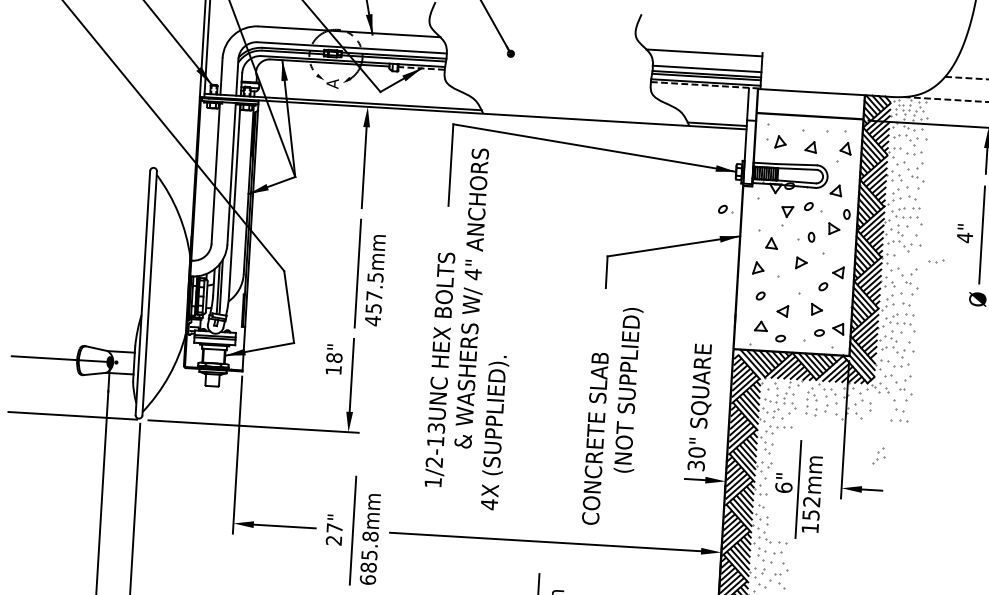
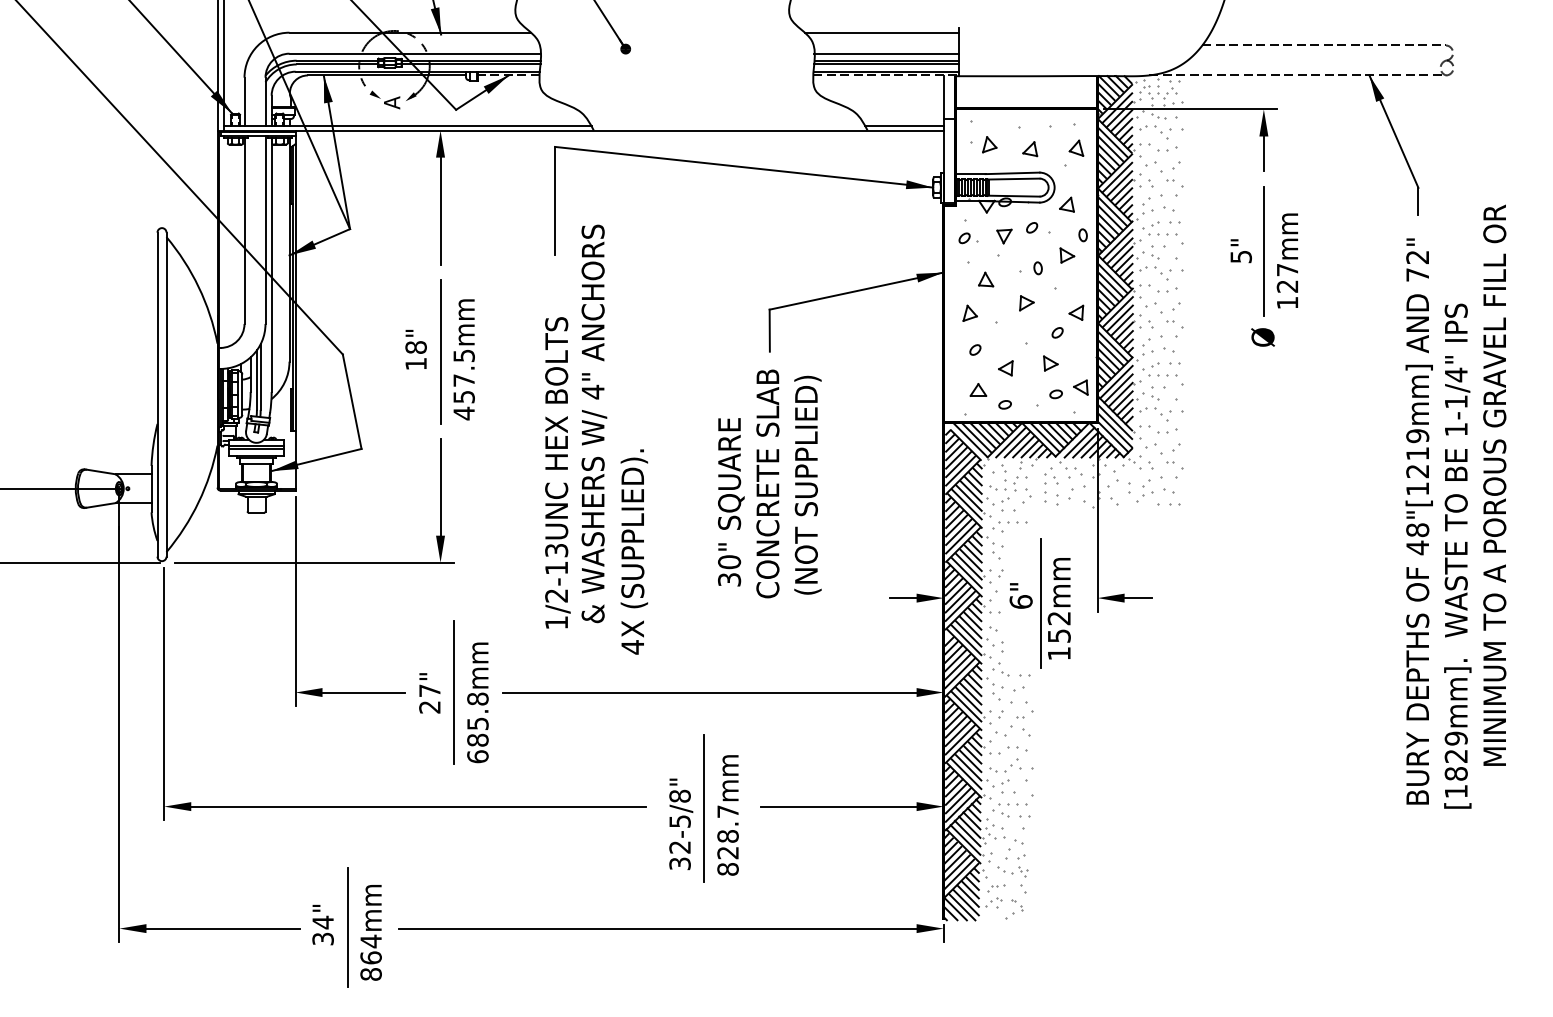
part: (725, 209) -> (968, 238), moved
text: (964, 237) -> (1240, 256), 4" -> 5"
part: (936, 260) -> (1167, 289), moved
text: (472, 298) -> (594, 423), moved
text: (333, 359) -> (415, 349), moved
text: (701, 407) -> (731, 502), moved
text: (595, 438) -> (767, 483), moved
part: (878, 456) -> (1144, 490), moved

